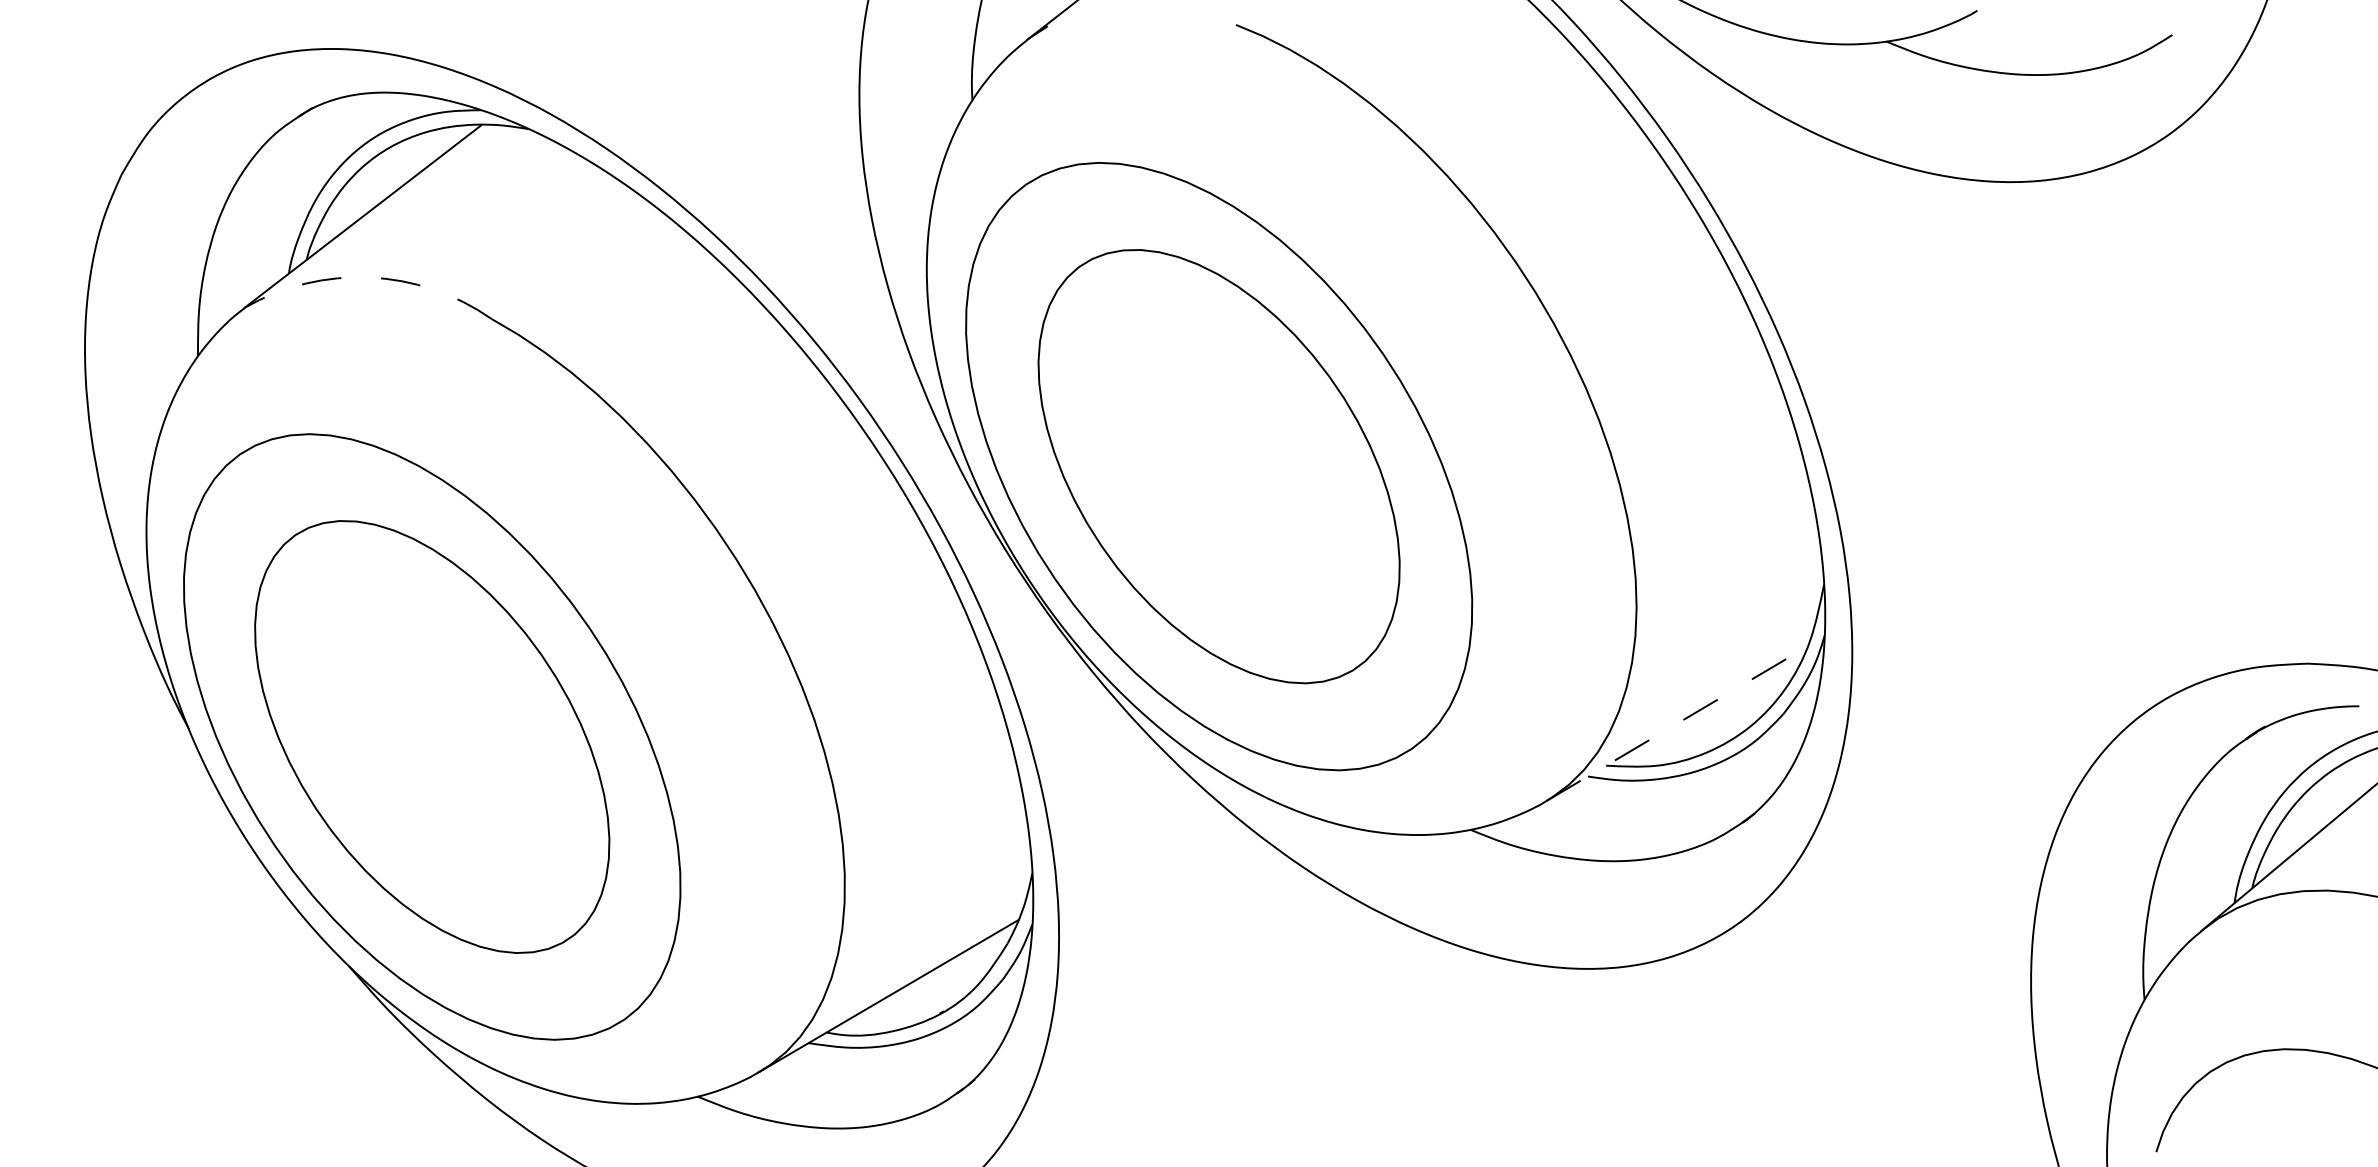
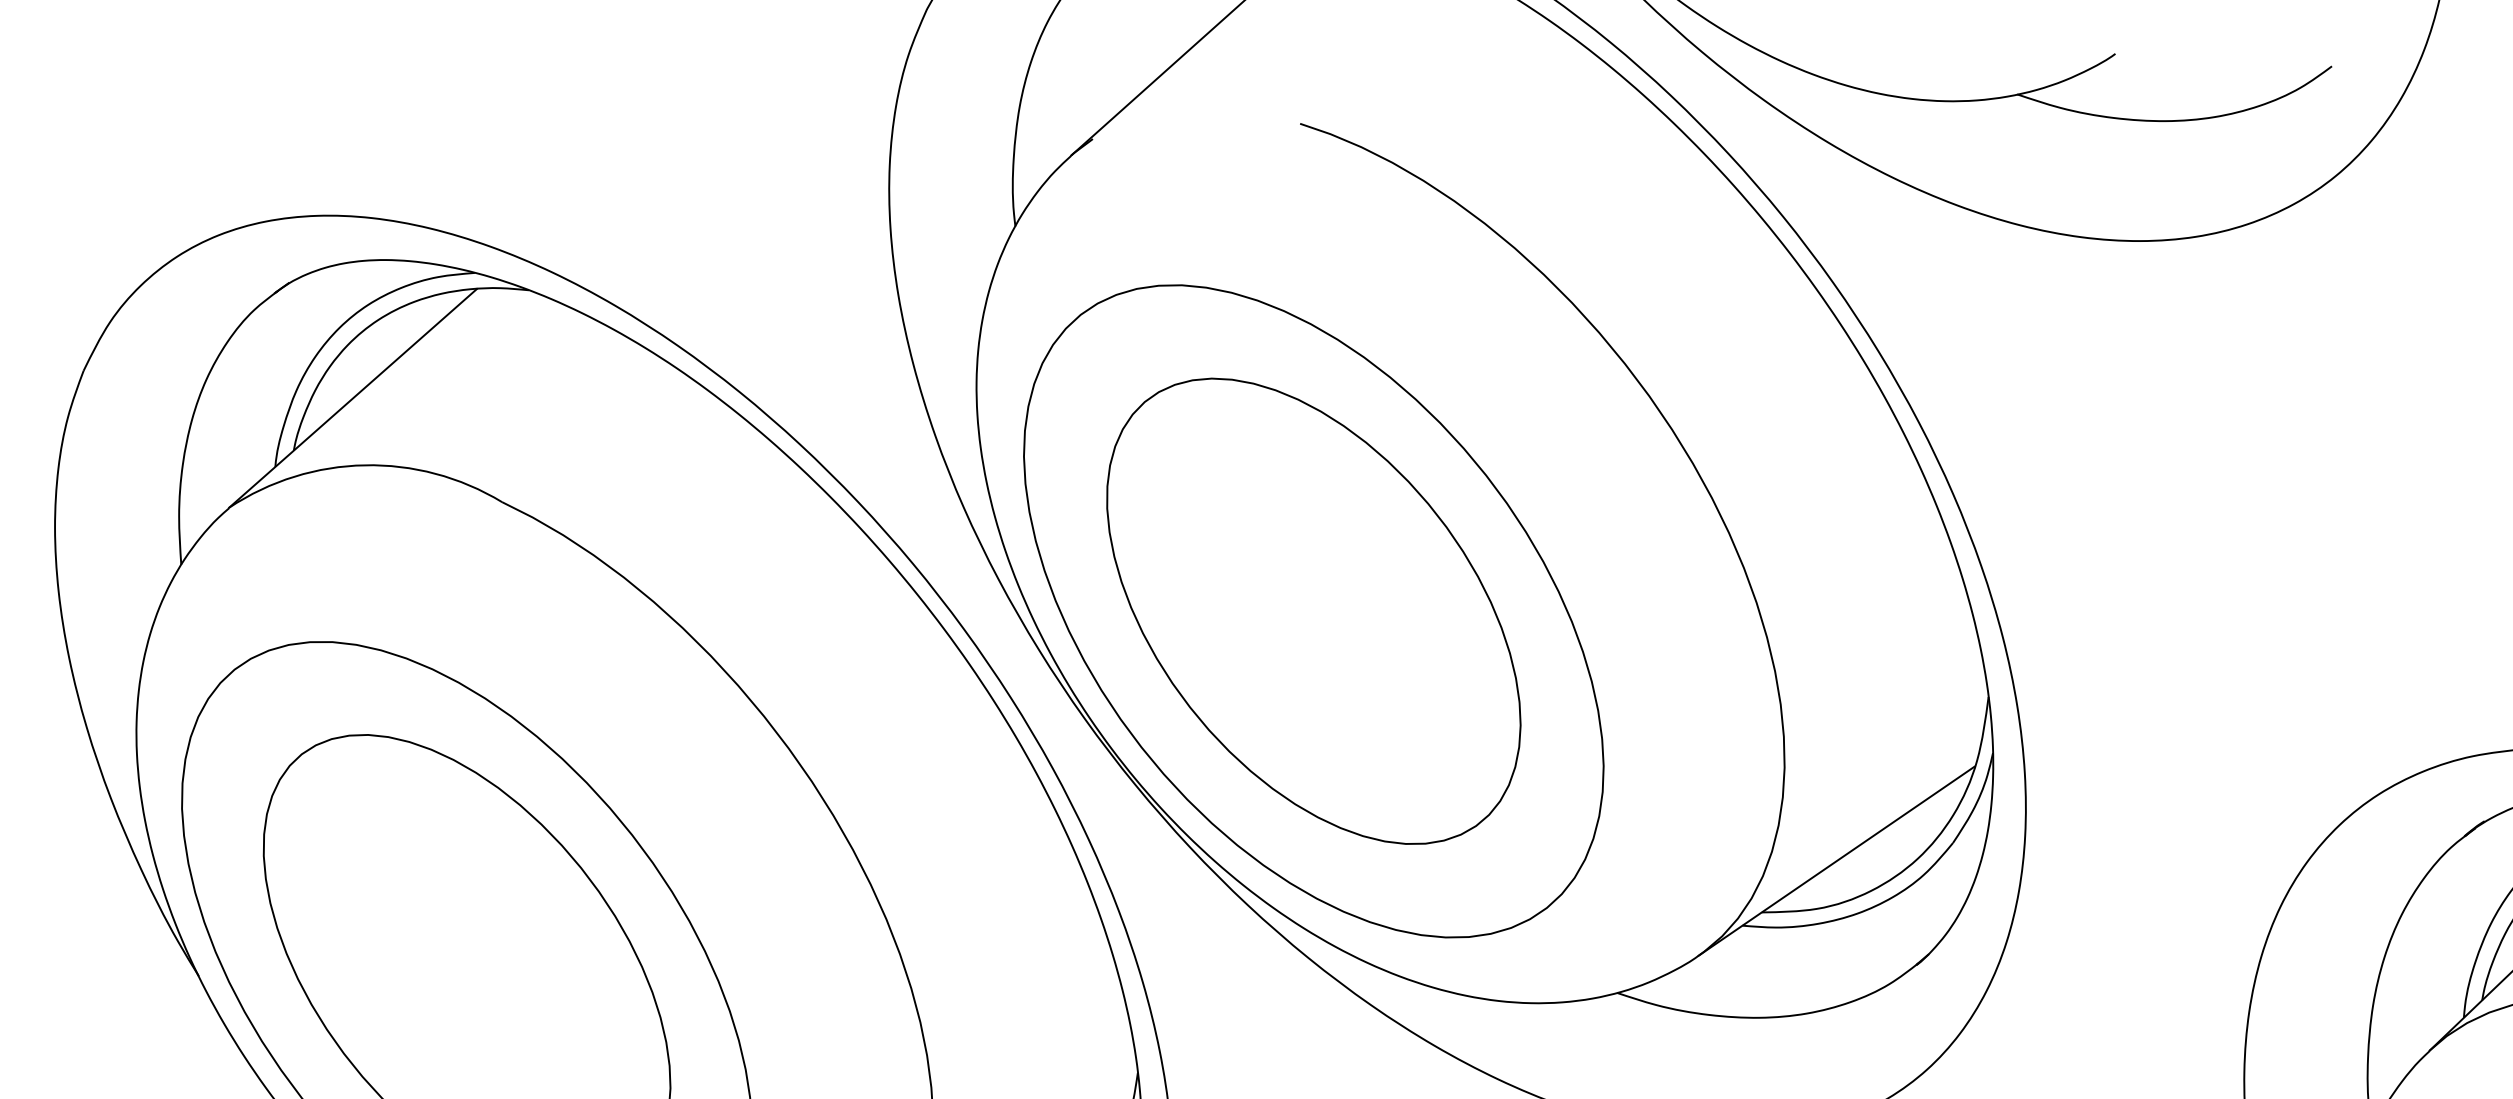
arc: (369, 277) -> (364, 465), dashed -> solid
line: (1677, 723) -> (1837, 860), dashed -> solid

